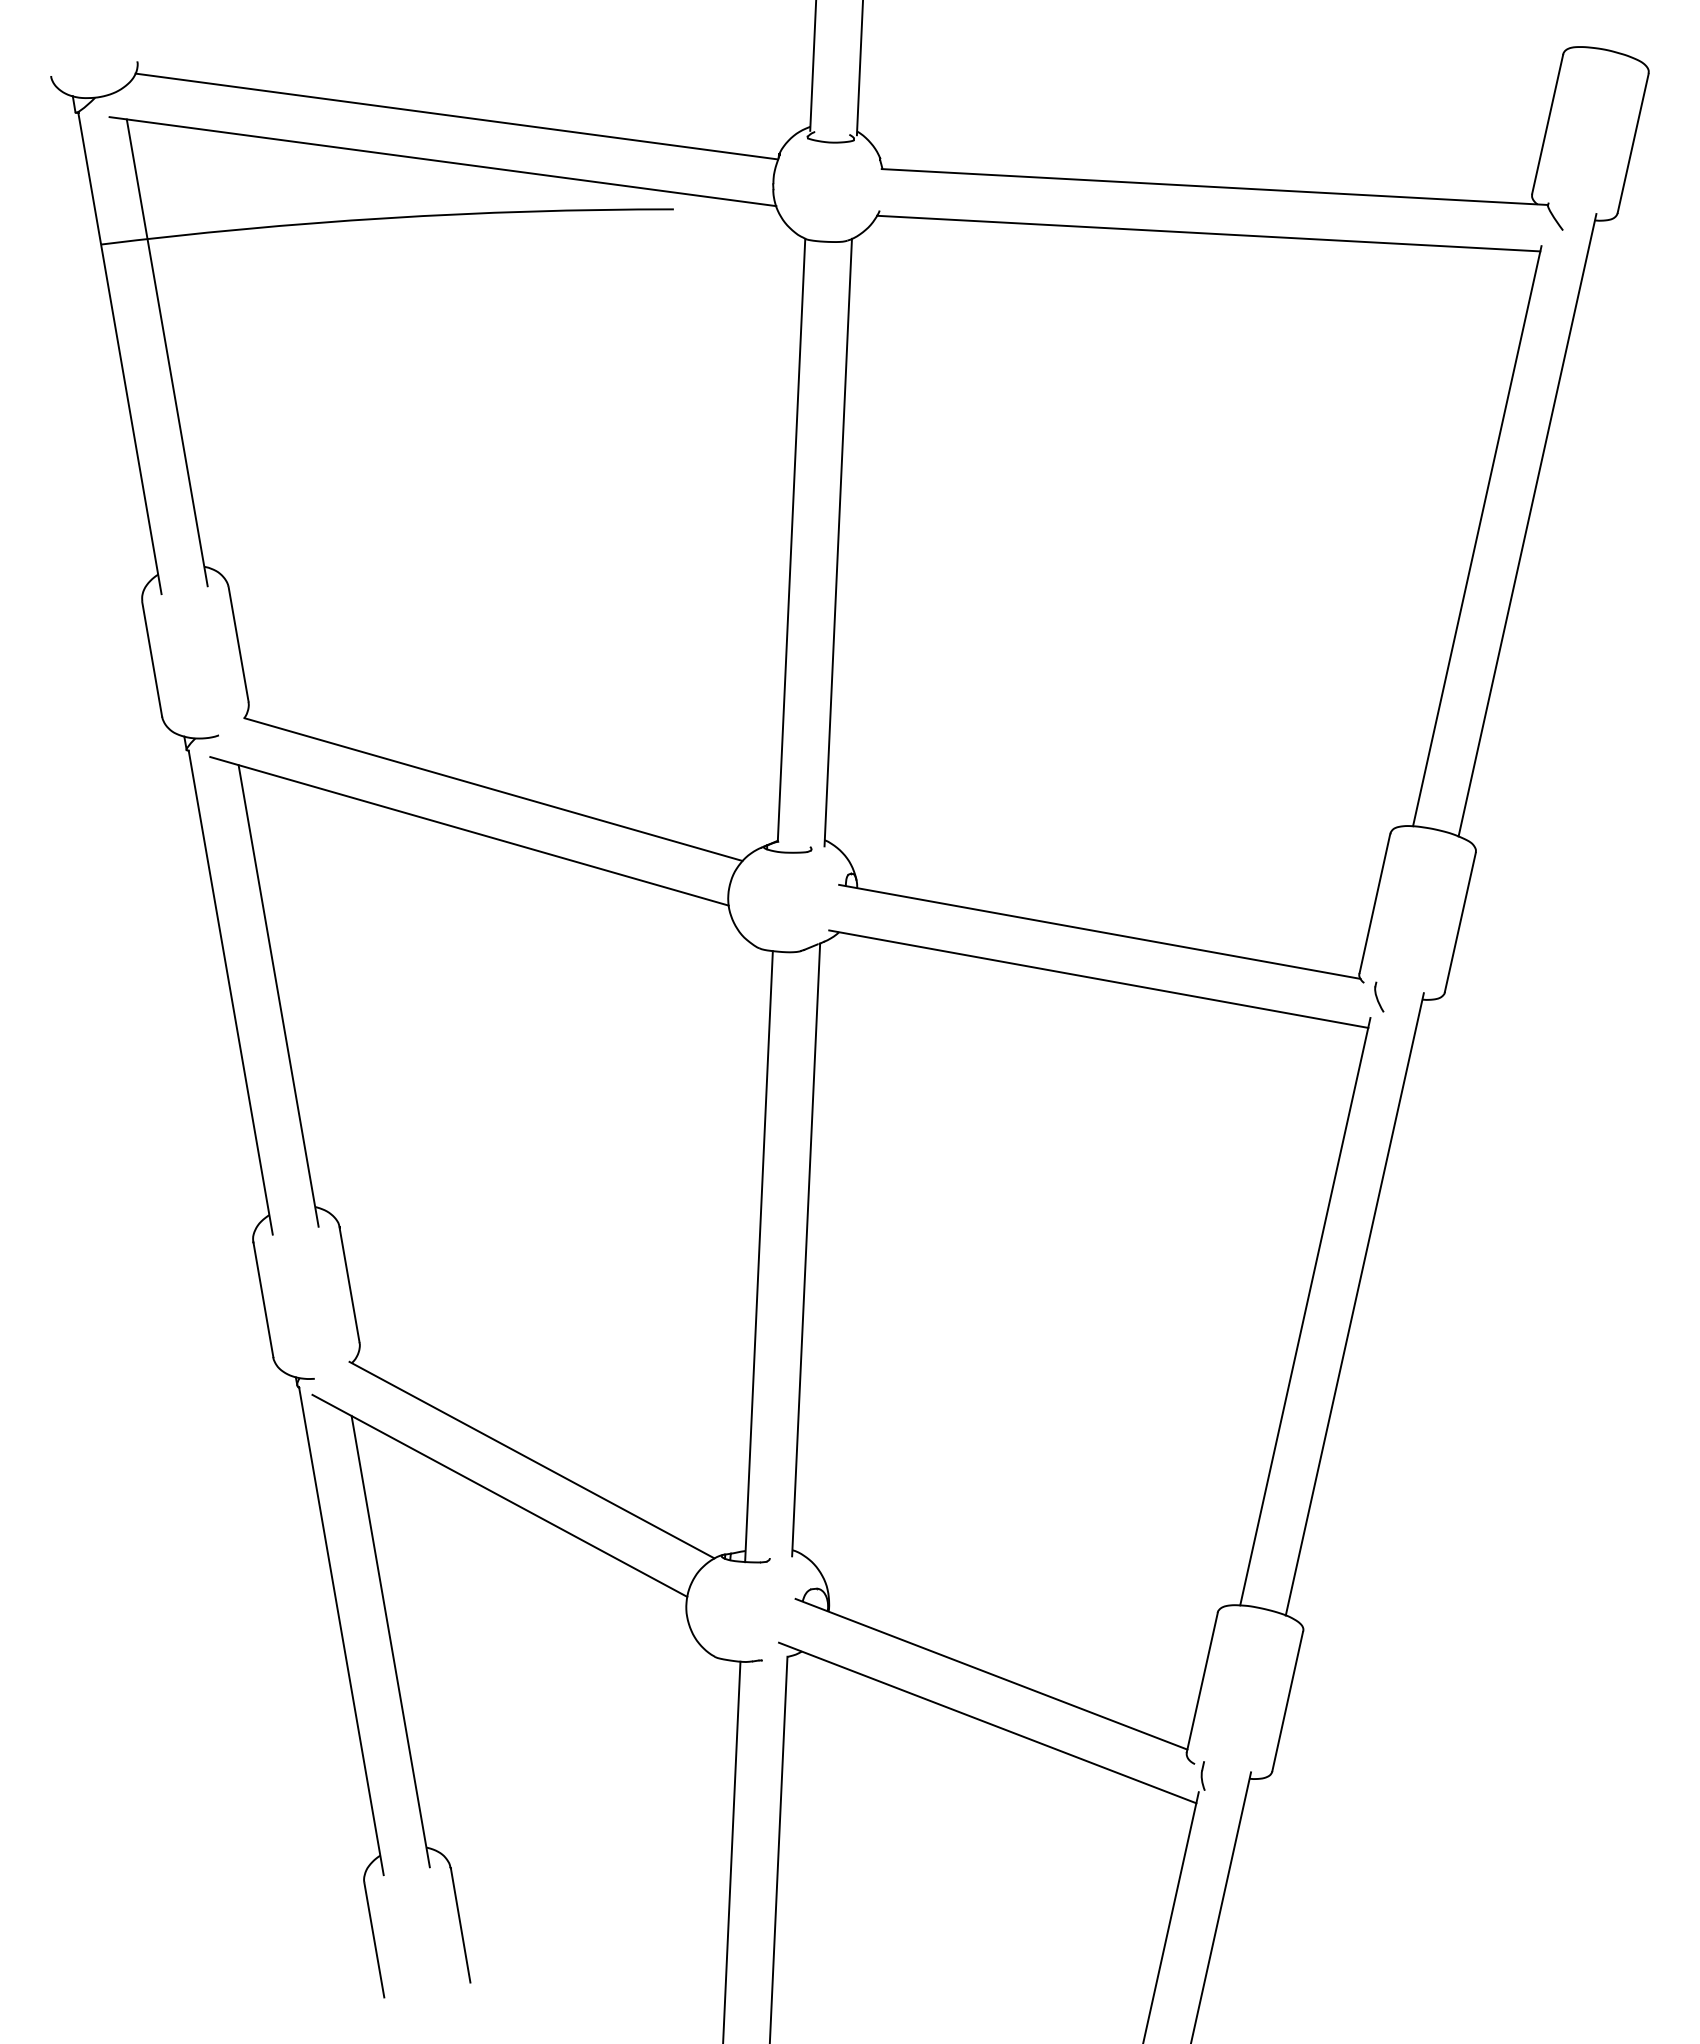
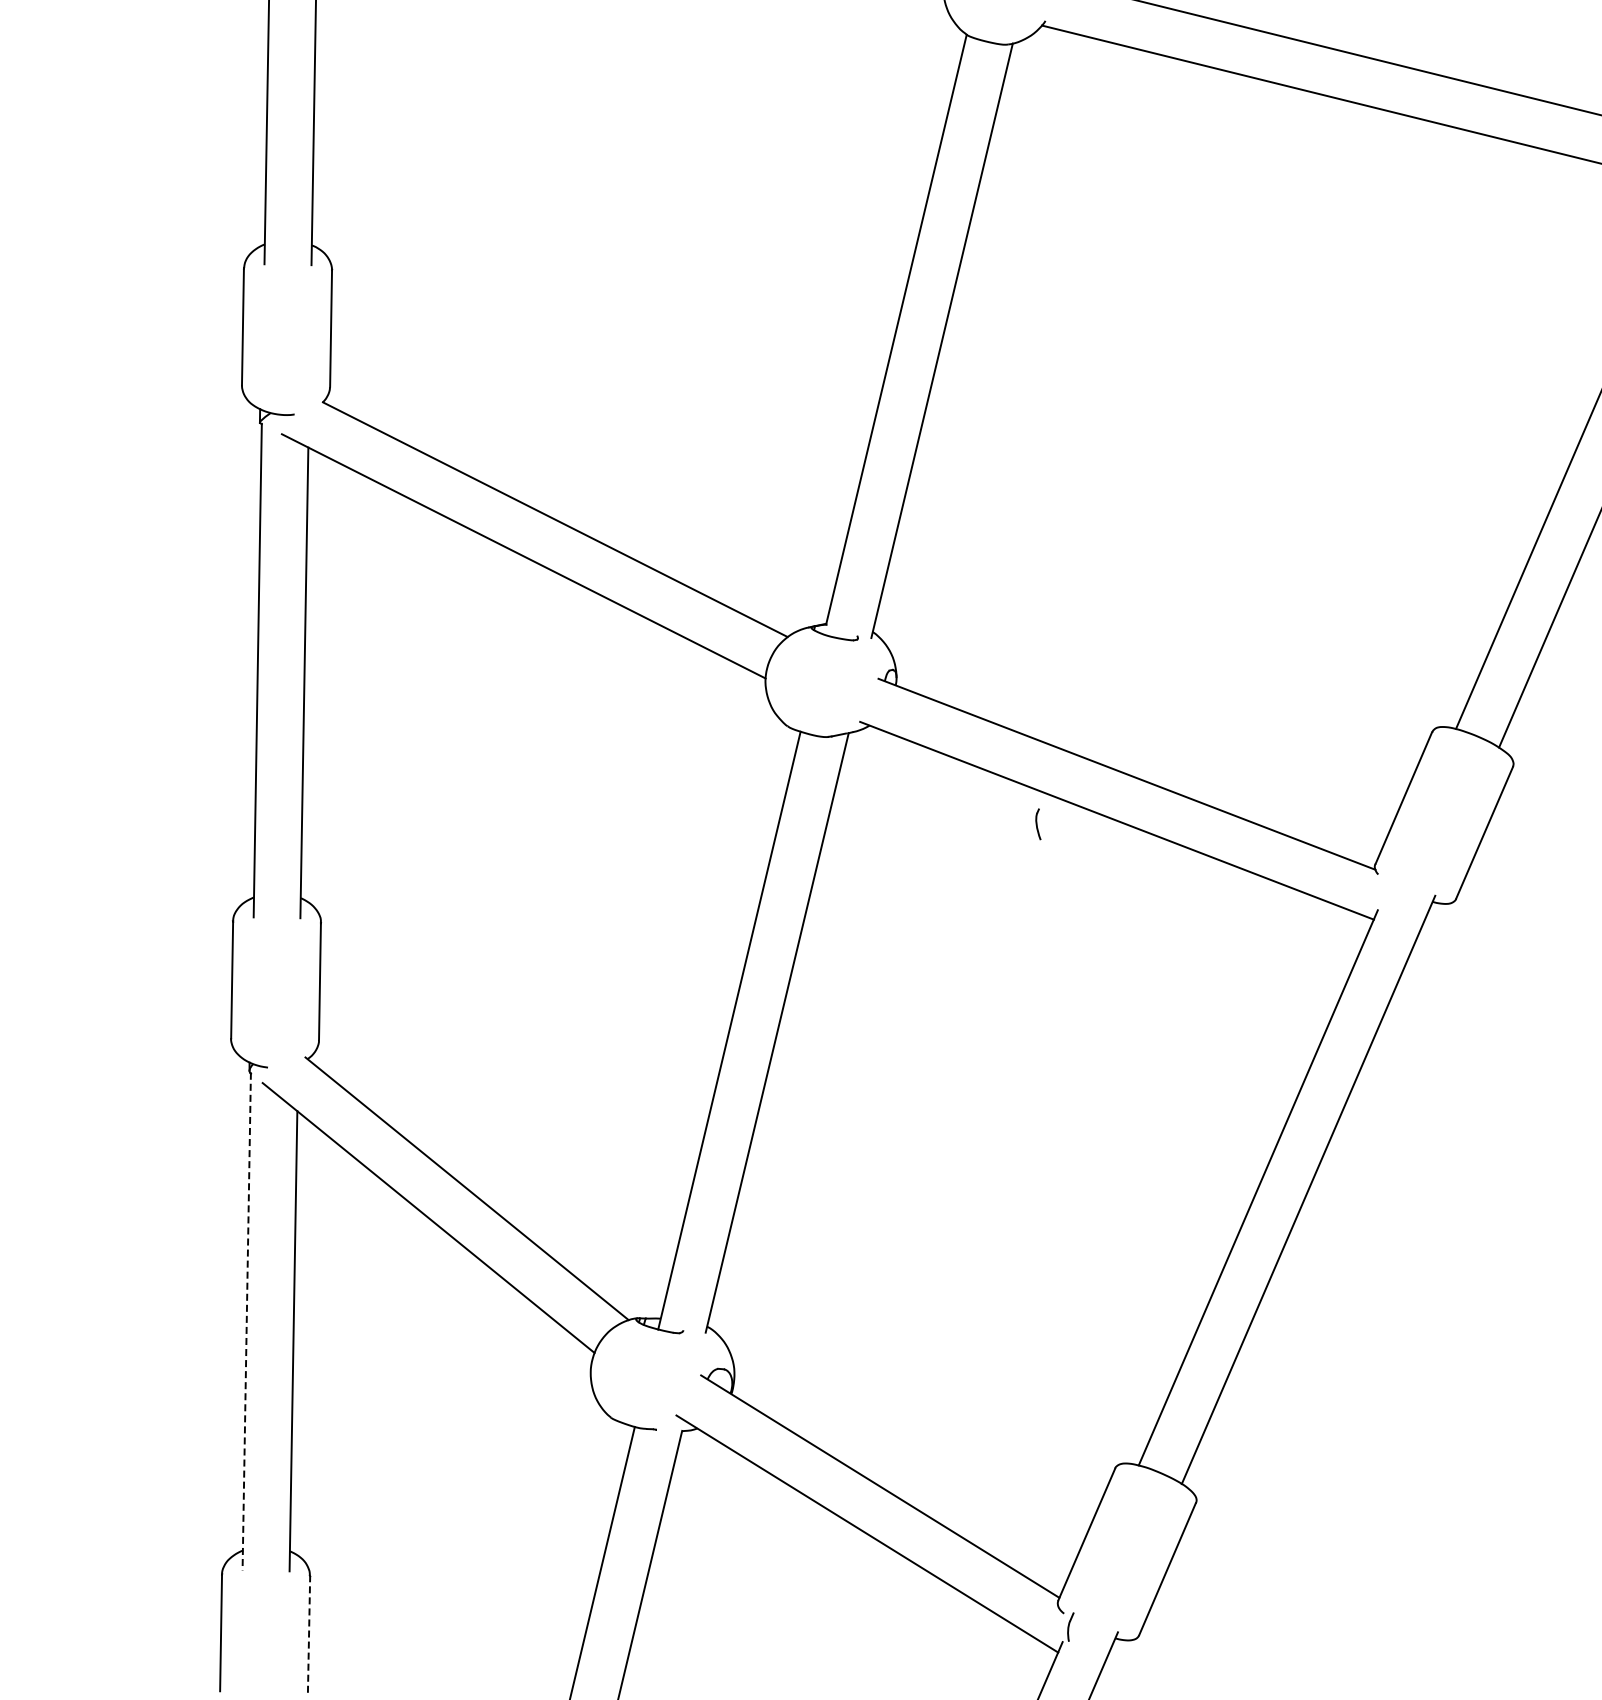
part: (1379, 996) -> (1039, 823), moved
line: (341, 1631) -> (246, 1322), solid -> dashed
line: (460, 1924) -> (309, 1633), solid -> dashed

